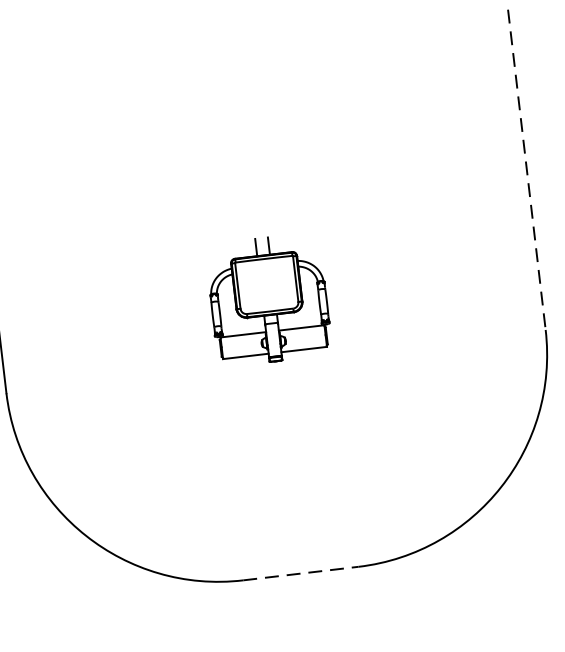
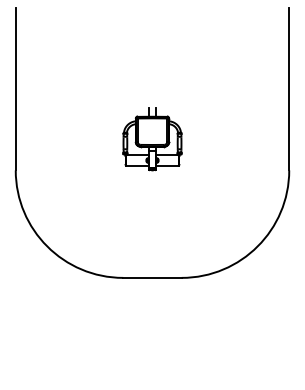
line: (527, 170) -> (289, 89), dashed -> solid
line: (300, 572) -> (152, 277), dashed -> solid

